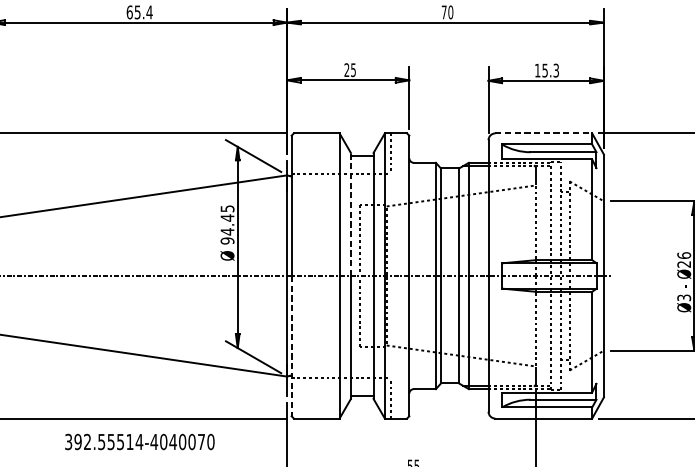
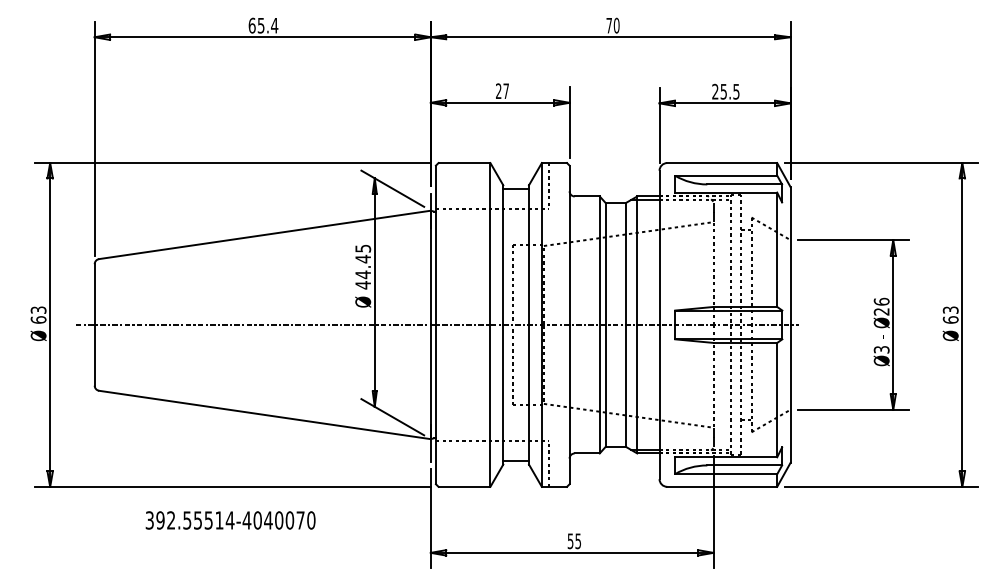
text: (352, 70) -> (505, 91), 25 -> 27
text: (546, 70) -> (725, 91), 15.3 -> 25.5
line: (543, 133) -> (722, 163), dashed -> solid
line: (351, 214) -> (503, 255), dashed -> solid
text: (227, 241) -> (363, 285), 94.45 -> 44.45
line: (291, 346) -> (435, 404), dashed -> solid
text: (139, 442) -> (230, 520), moved

